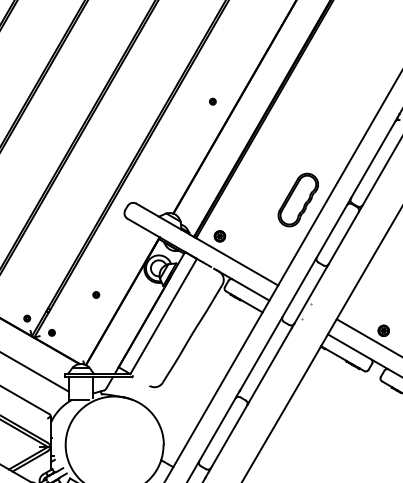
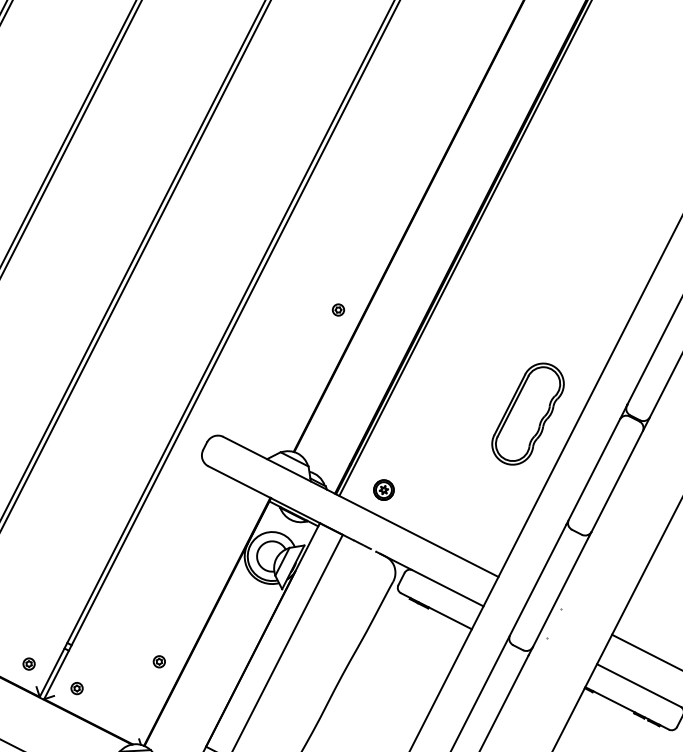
part: (212, 101) -> (337, 309), moved
part: (96, 294) -> (159, 660), moved

